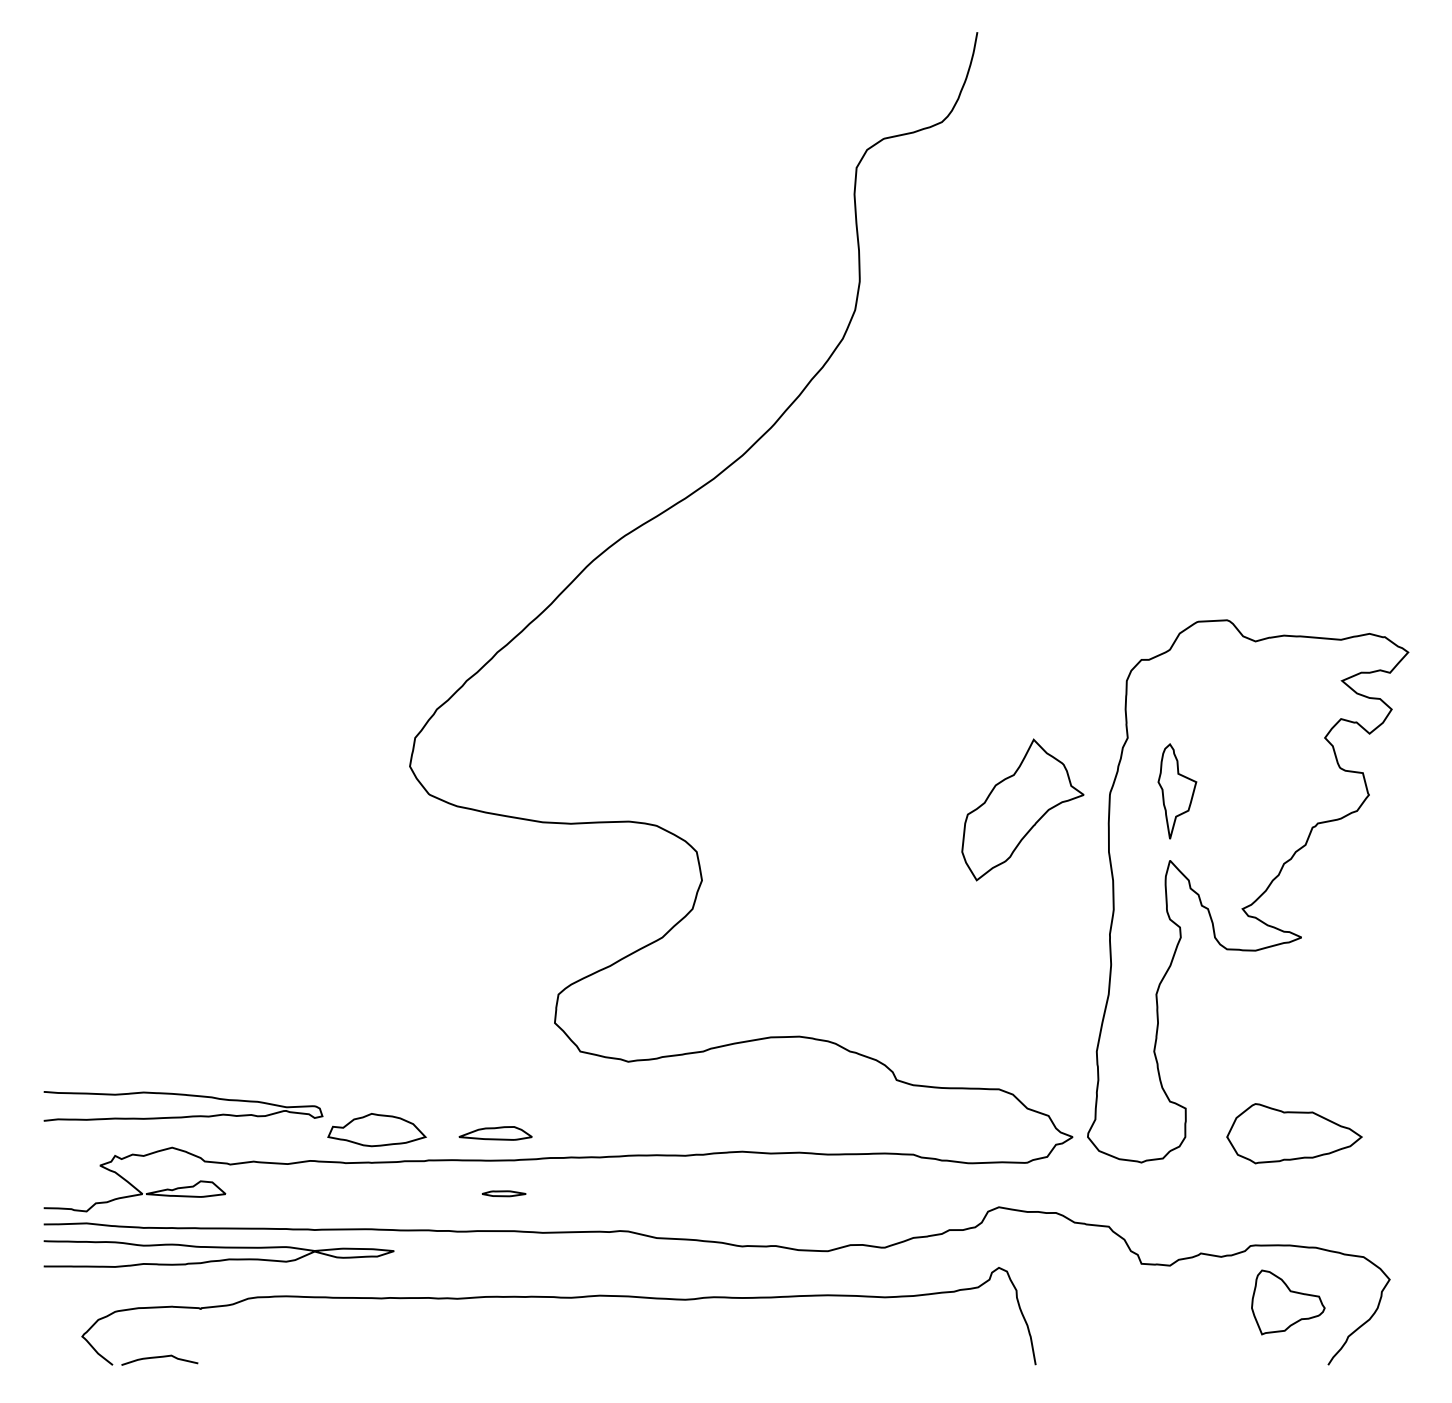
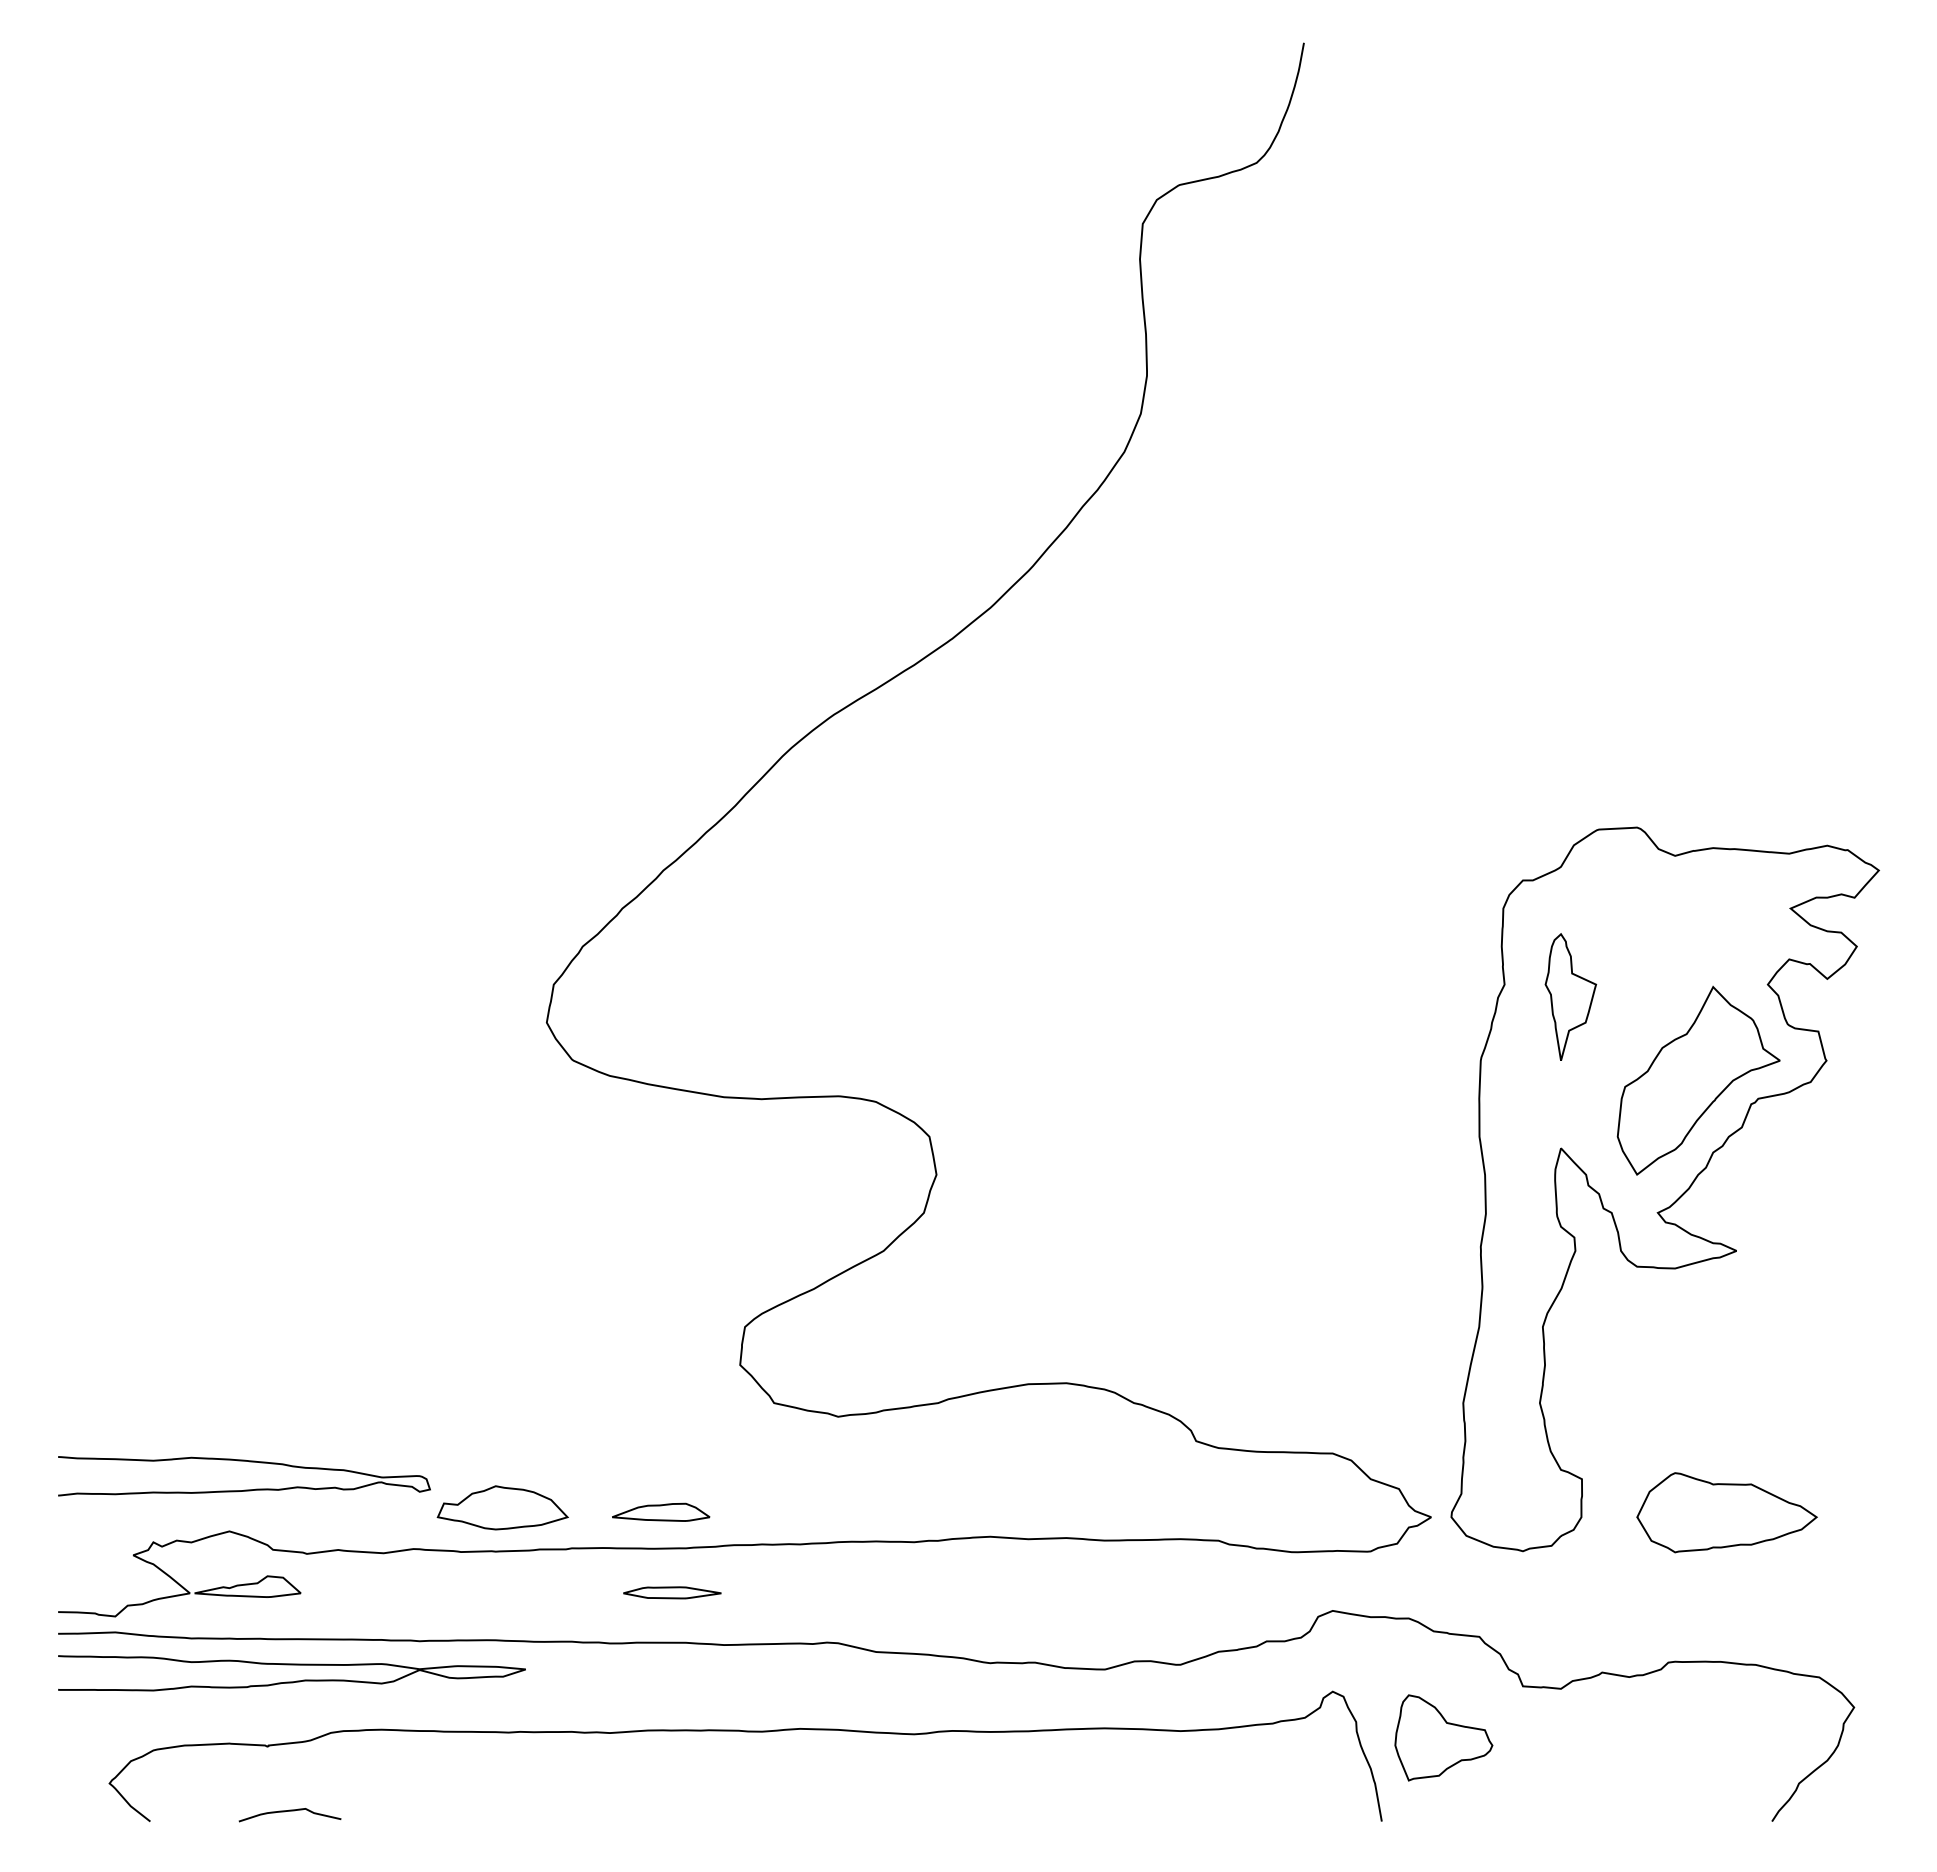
part: (1177, 791) -> (1570, 996), moved
part: (1022, 809) -> (1698, 1080), moved
part: (504, 1193) -> (672, 1592), size x1.67
part: (1288, 1302) -> (1443, 1737), moved
curve: (159, 1357) -> (289, 1811), moved

